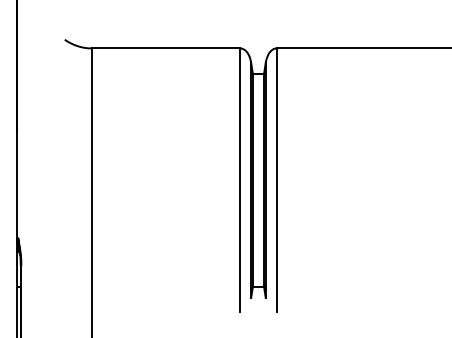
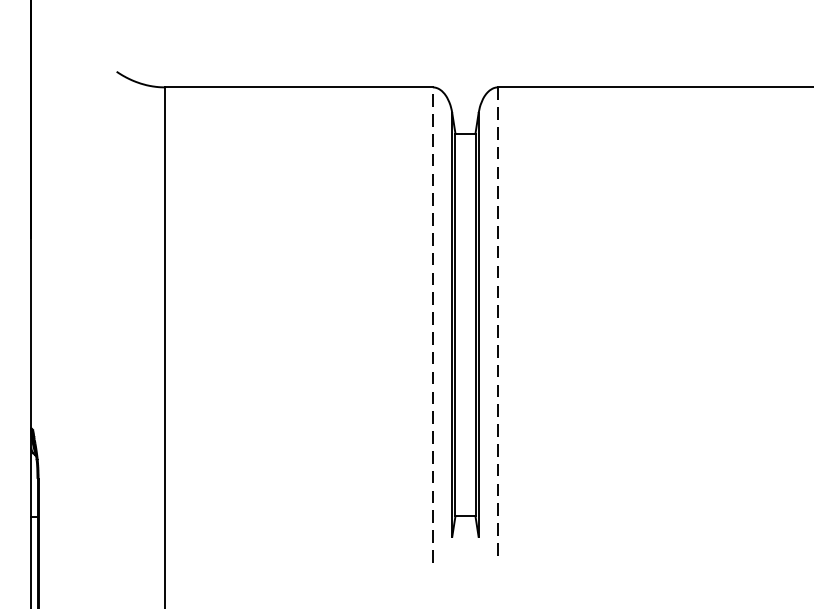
line: (240, 180) -> (433, 325), solid -> dashed
line: (276, 180) -> (497, 325), solid -> dashed

